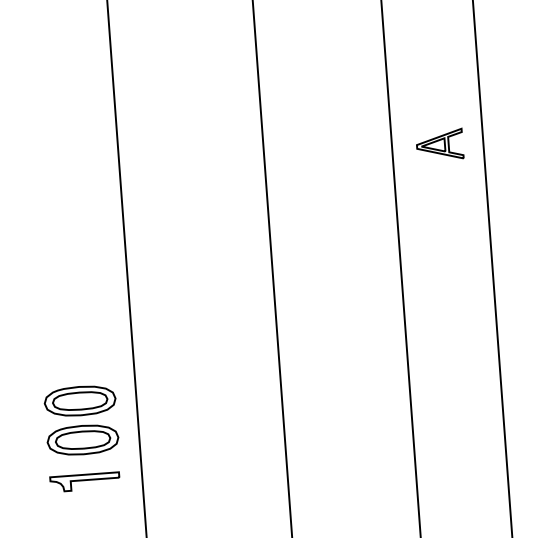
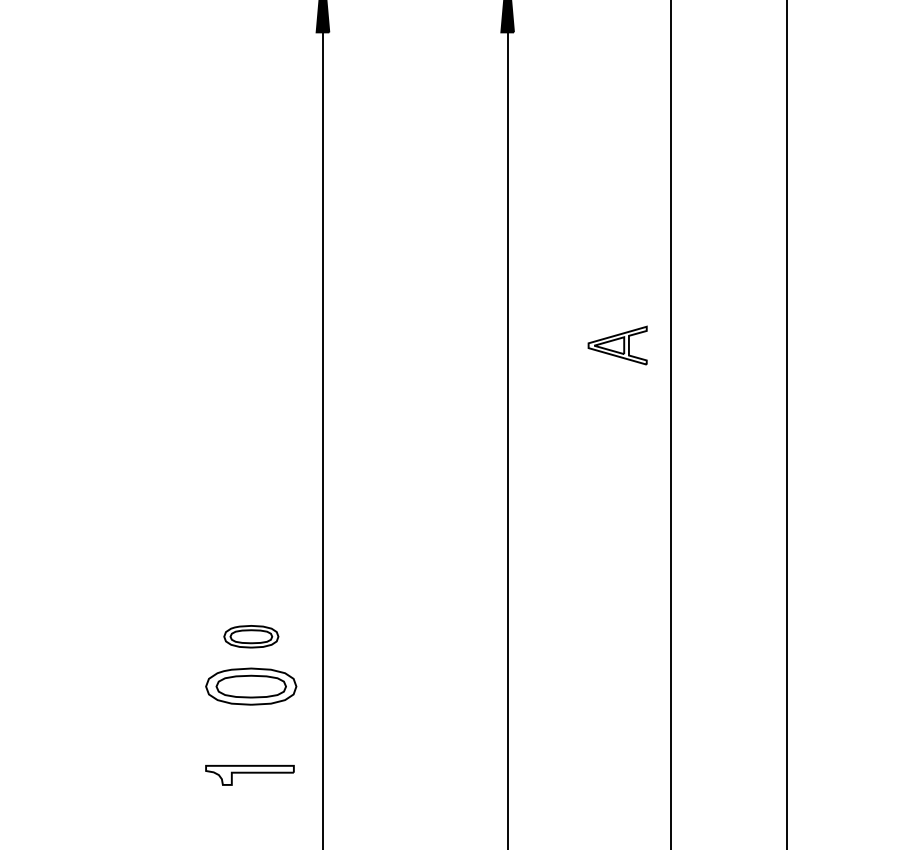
part: (439, 145) -> (617, 345), moved
part: (80, 400) -> (251, 636), size x0.6
part: (84, 482) -> (249, 775), moved

